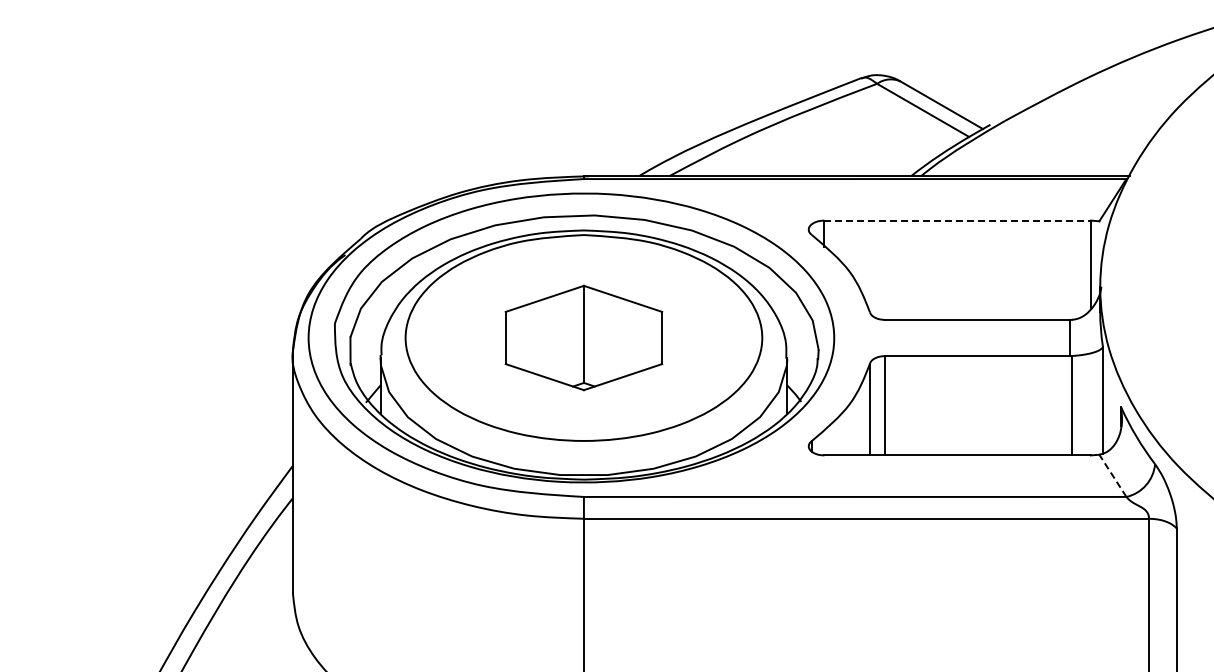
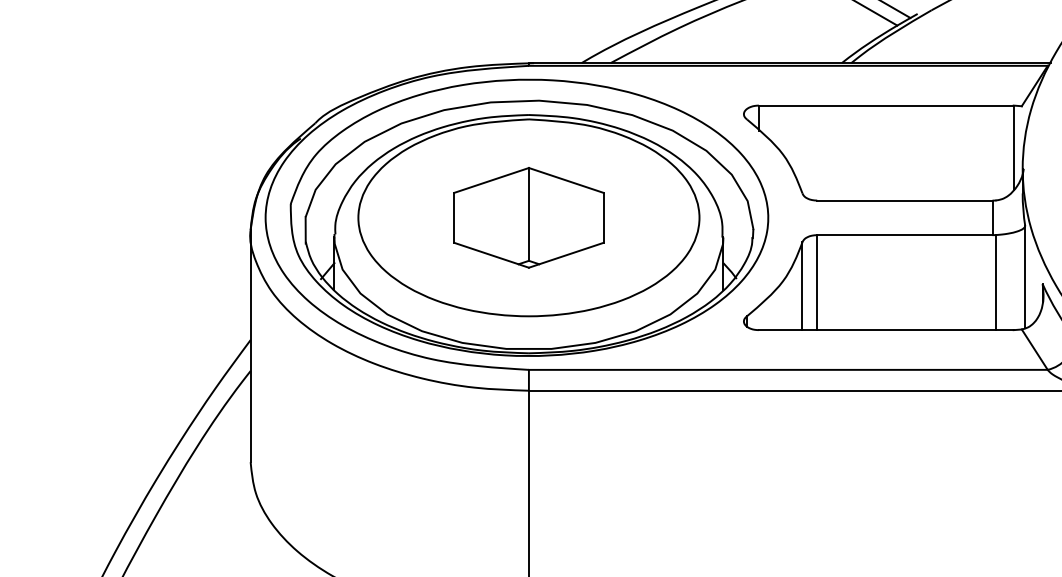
line: (958, 220) -> (887, 105), dashed -> solid
line: (1112, 475) -> (1034, 349), dashed -> solid

